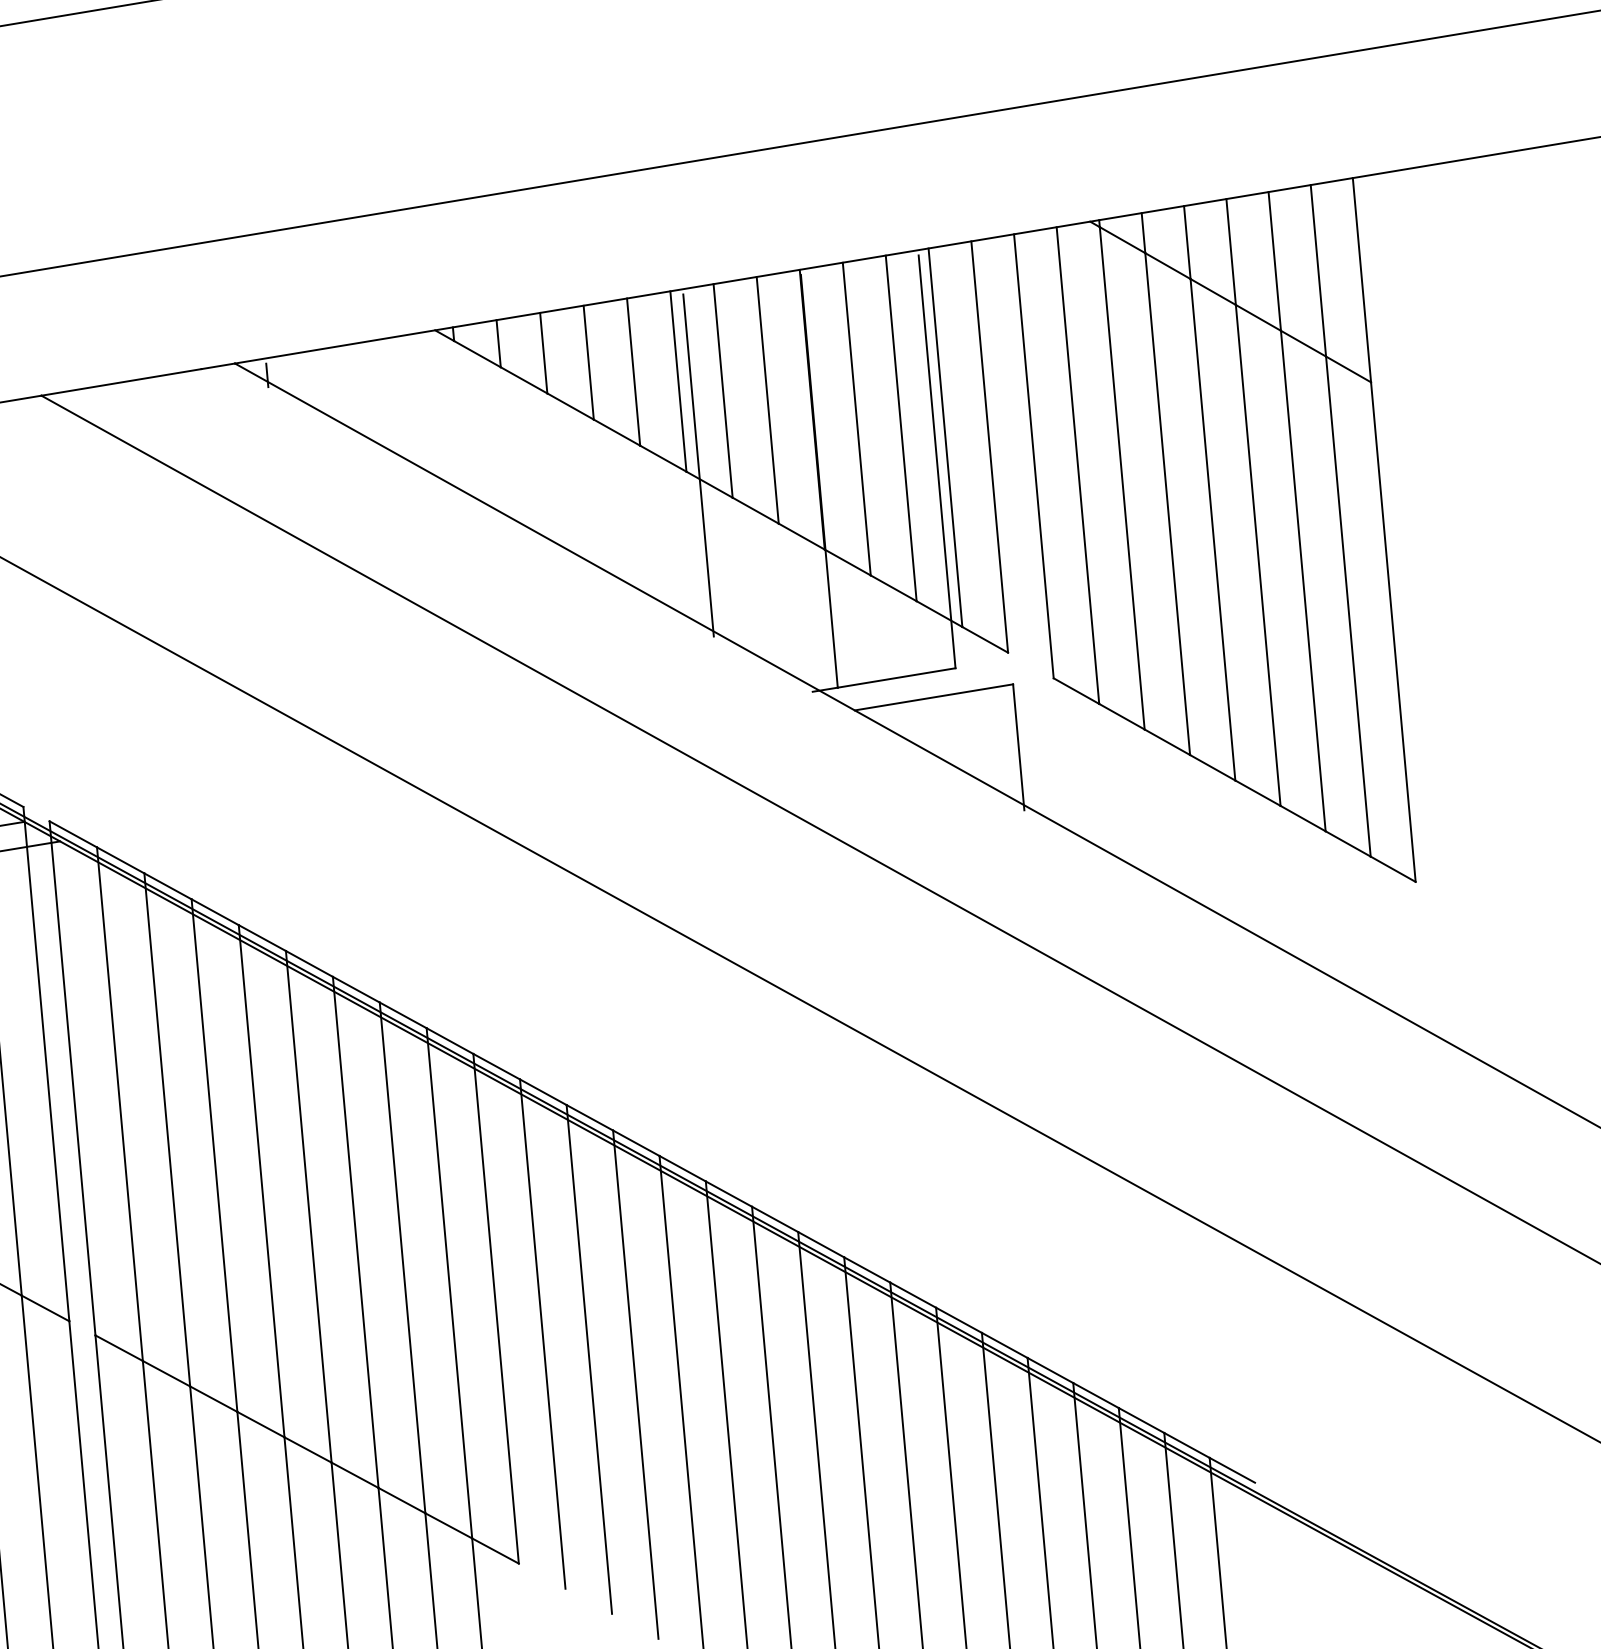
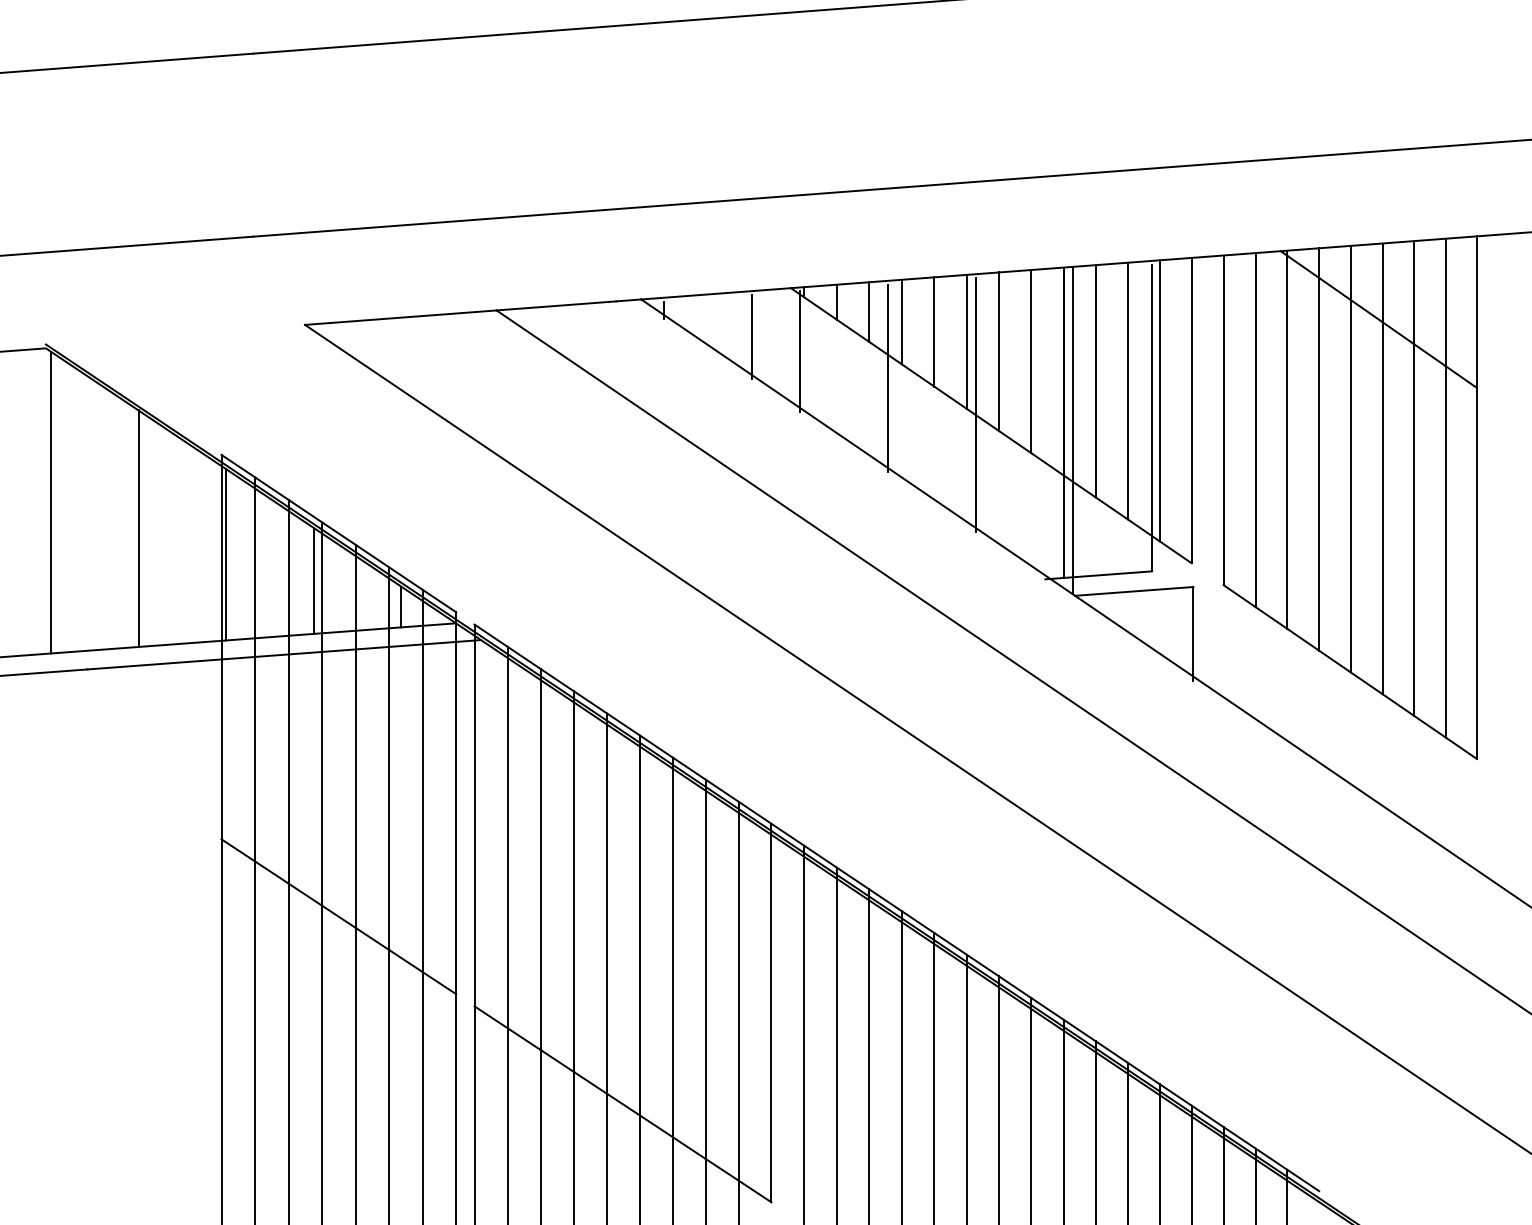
line: (389, 401) -> (752, 337), added
line: (455, 414) -> (800, 351), added
line: (577, 440) -> (888, 378), added
line: (831, 488) -> (1072, 430), added

